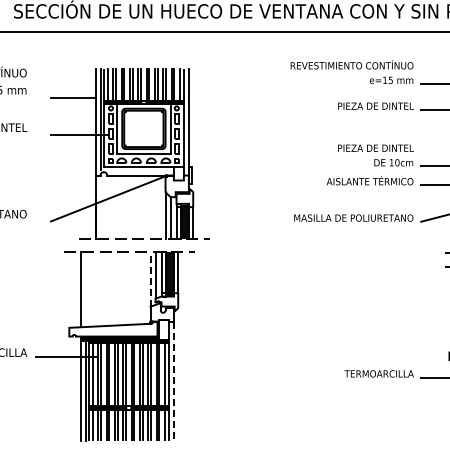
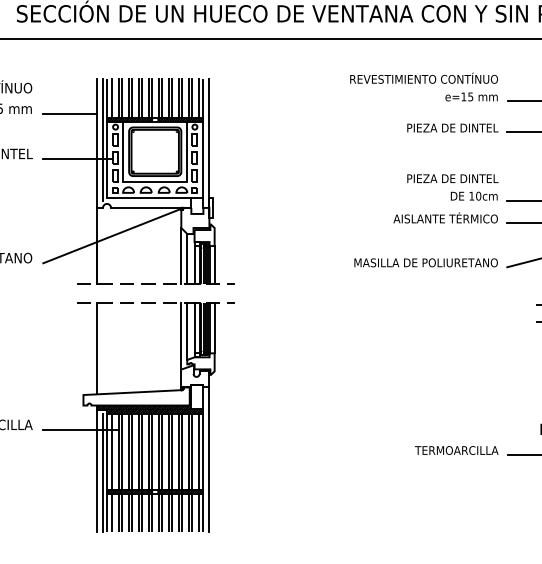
part: (129, 153) -> (137, 181), moved
line: (150, 278) -> (181, 335), dashed -> solid
line: (173, 381) -> (208, 459), dashed -> solid

